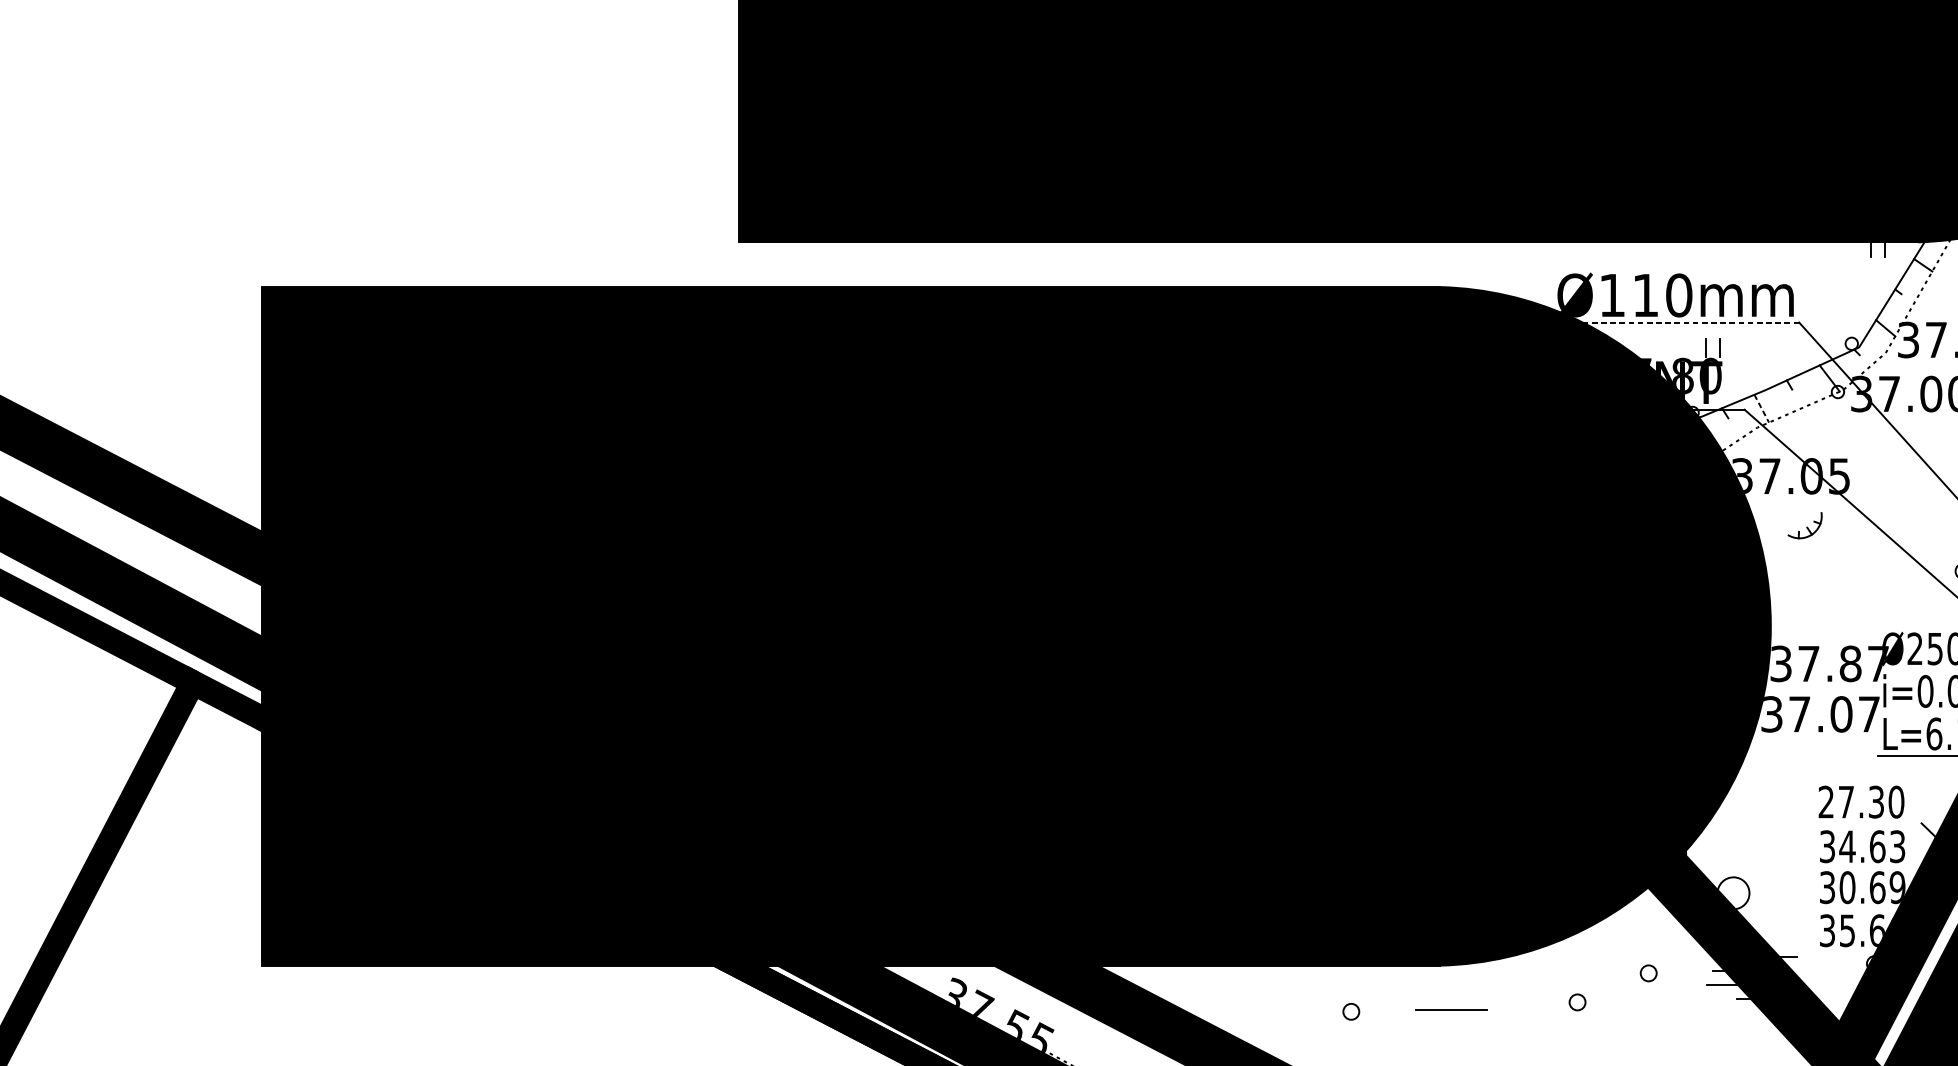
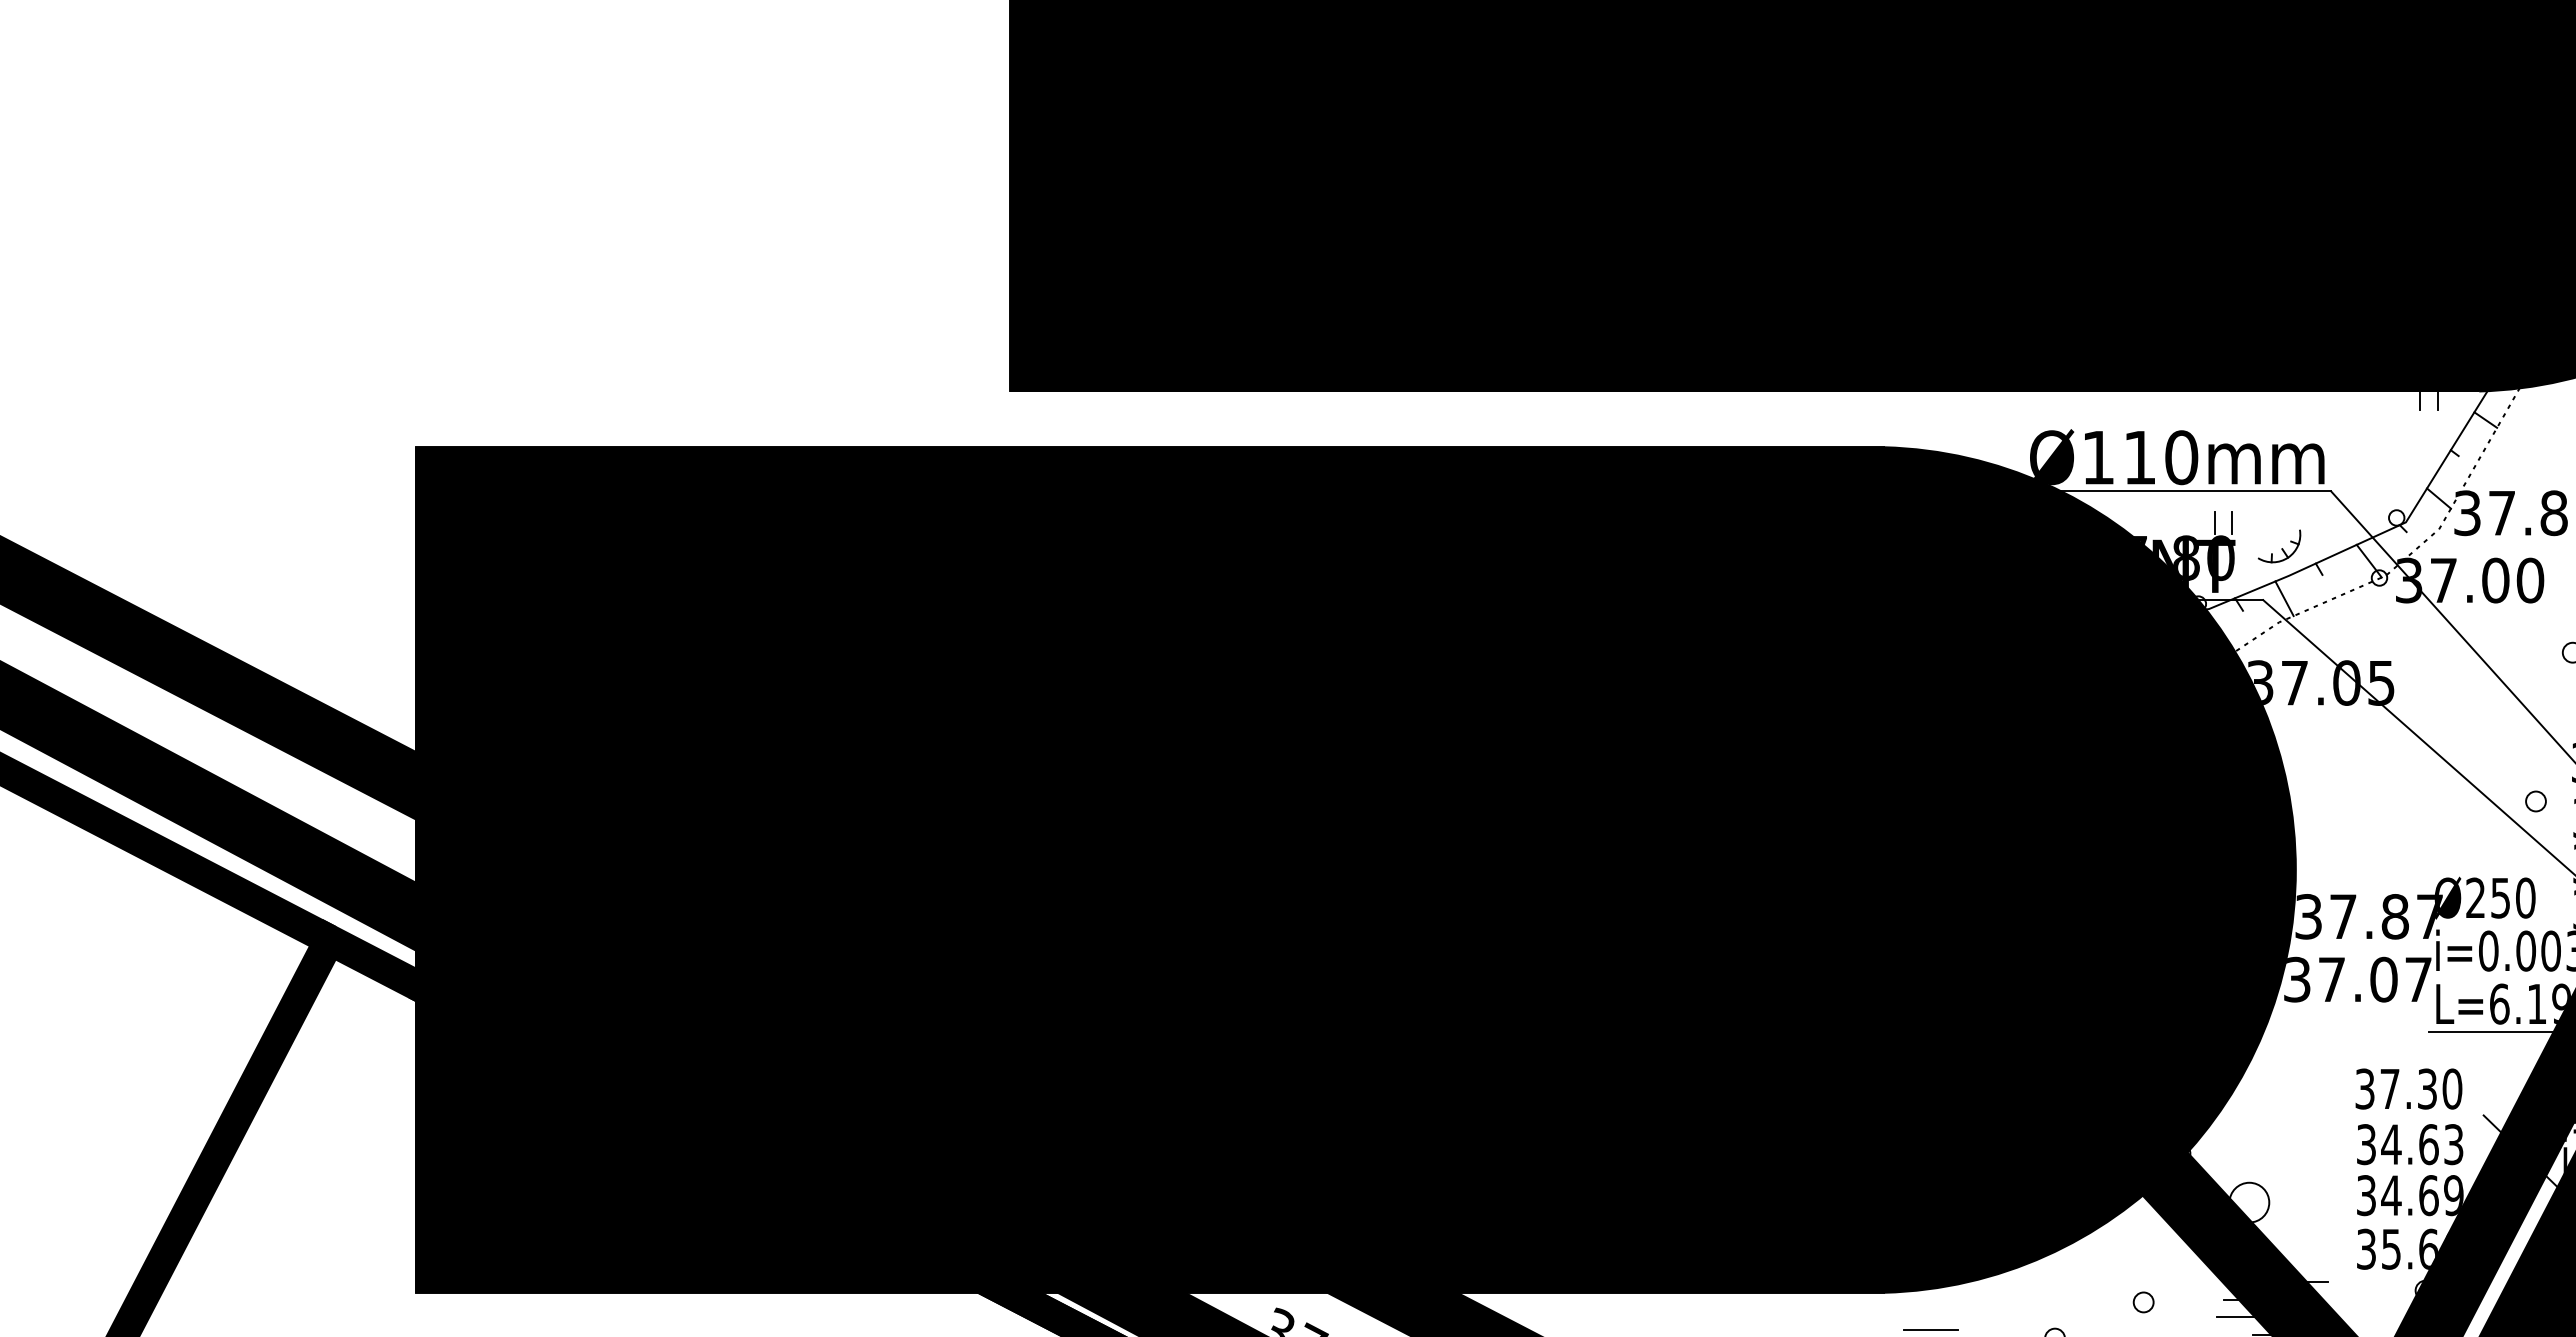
line: (1681, 322) -> (2184, 491), dashed -> solid
line: (1761, 408) -> (2284, 598), dashed -> solid
part: (1805, 525) -> (2279, 546), moved
text: (1825, 801) -> (2364, 1088), 27.30 -> 37.30
text: (1847, 887) -> (2391, 1195), 30.69 -> 34.69
line: (1477, 995) -> (1930, 1329), added

